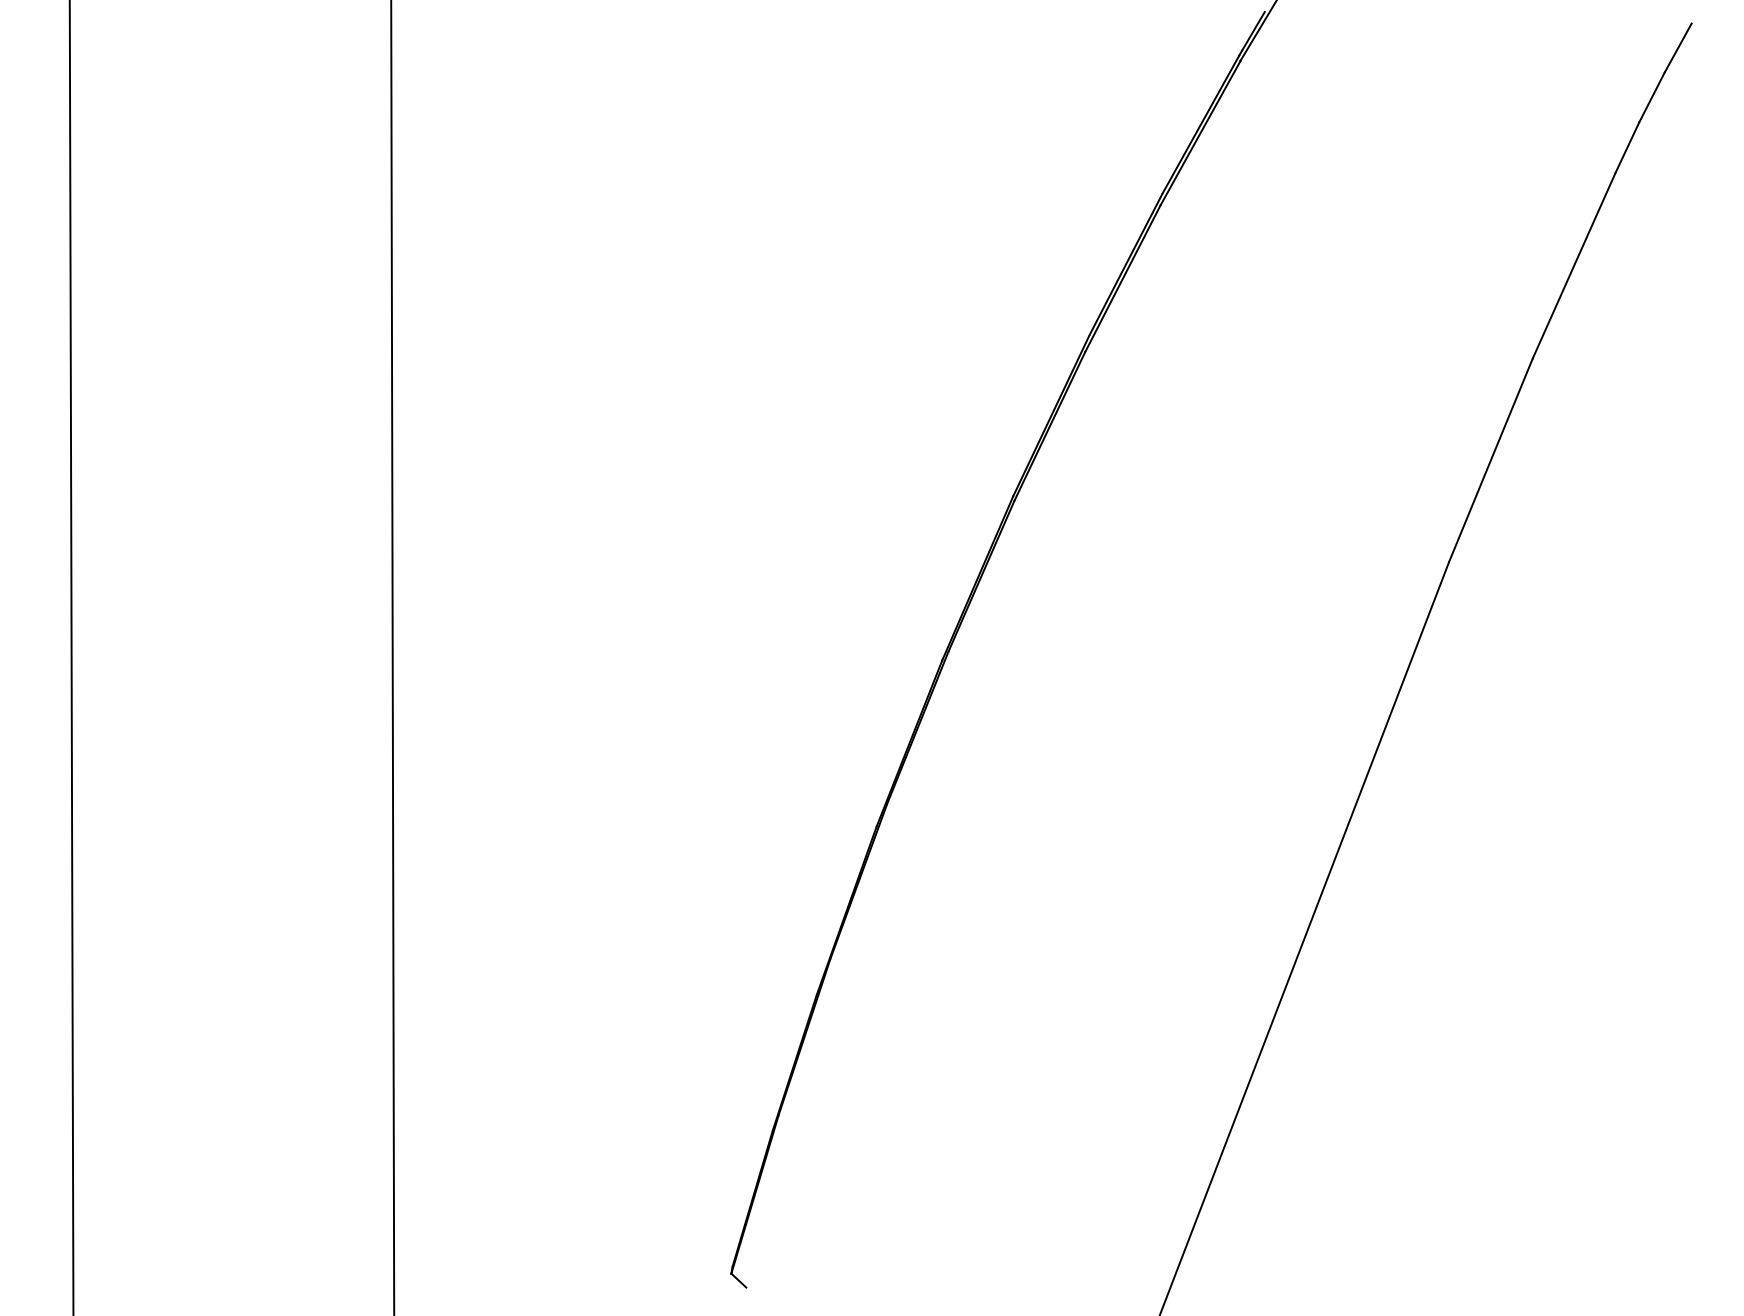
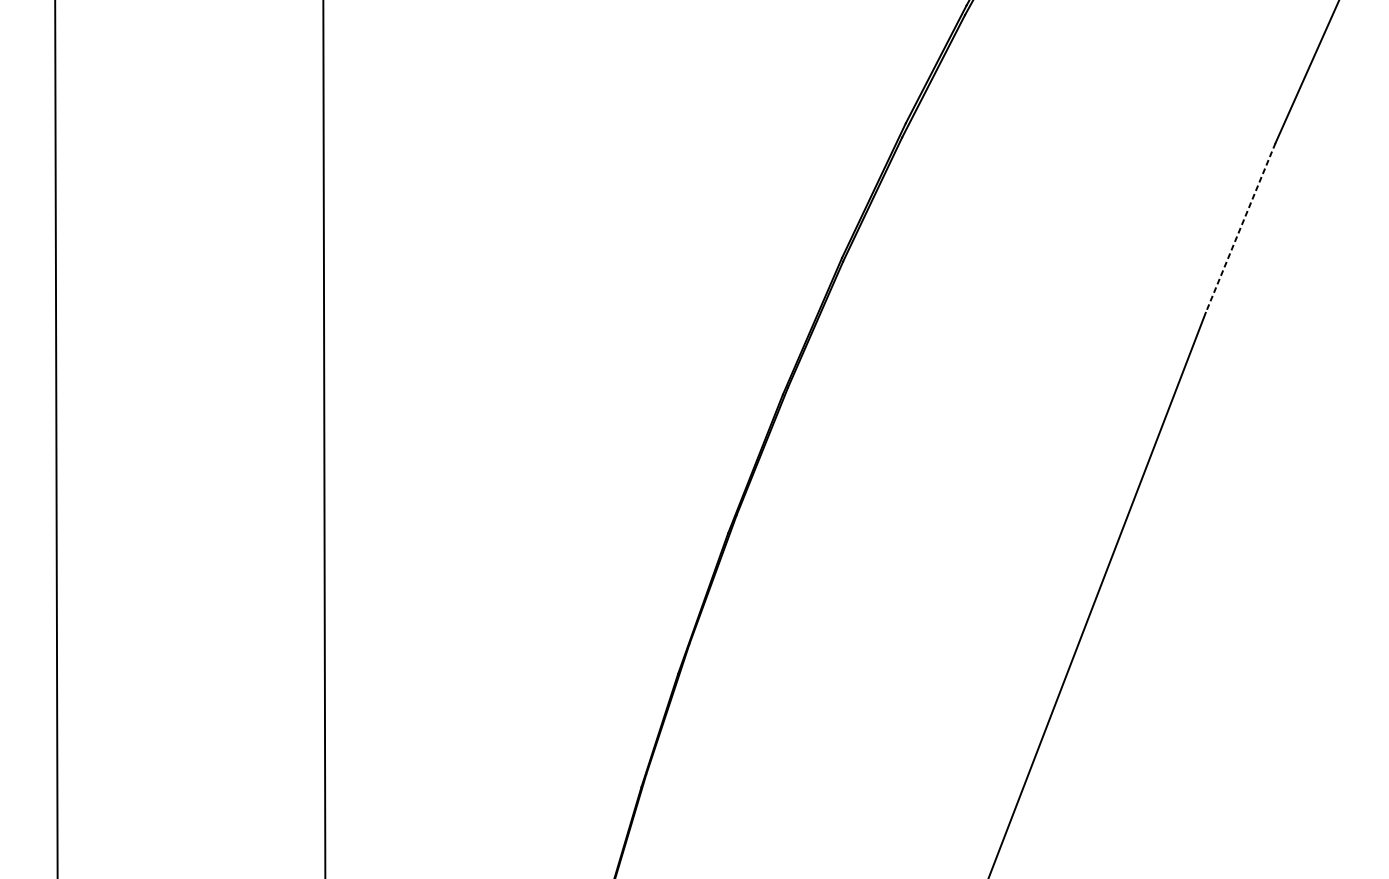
line: (1490, 460) -> (1240, 228), solid -> dashed

